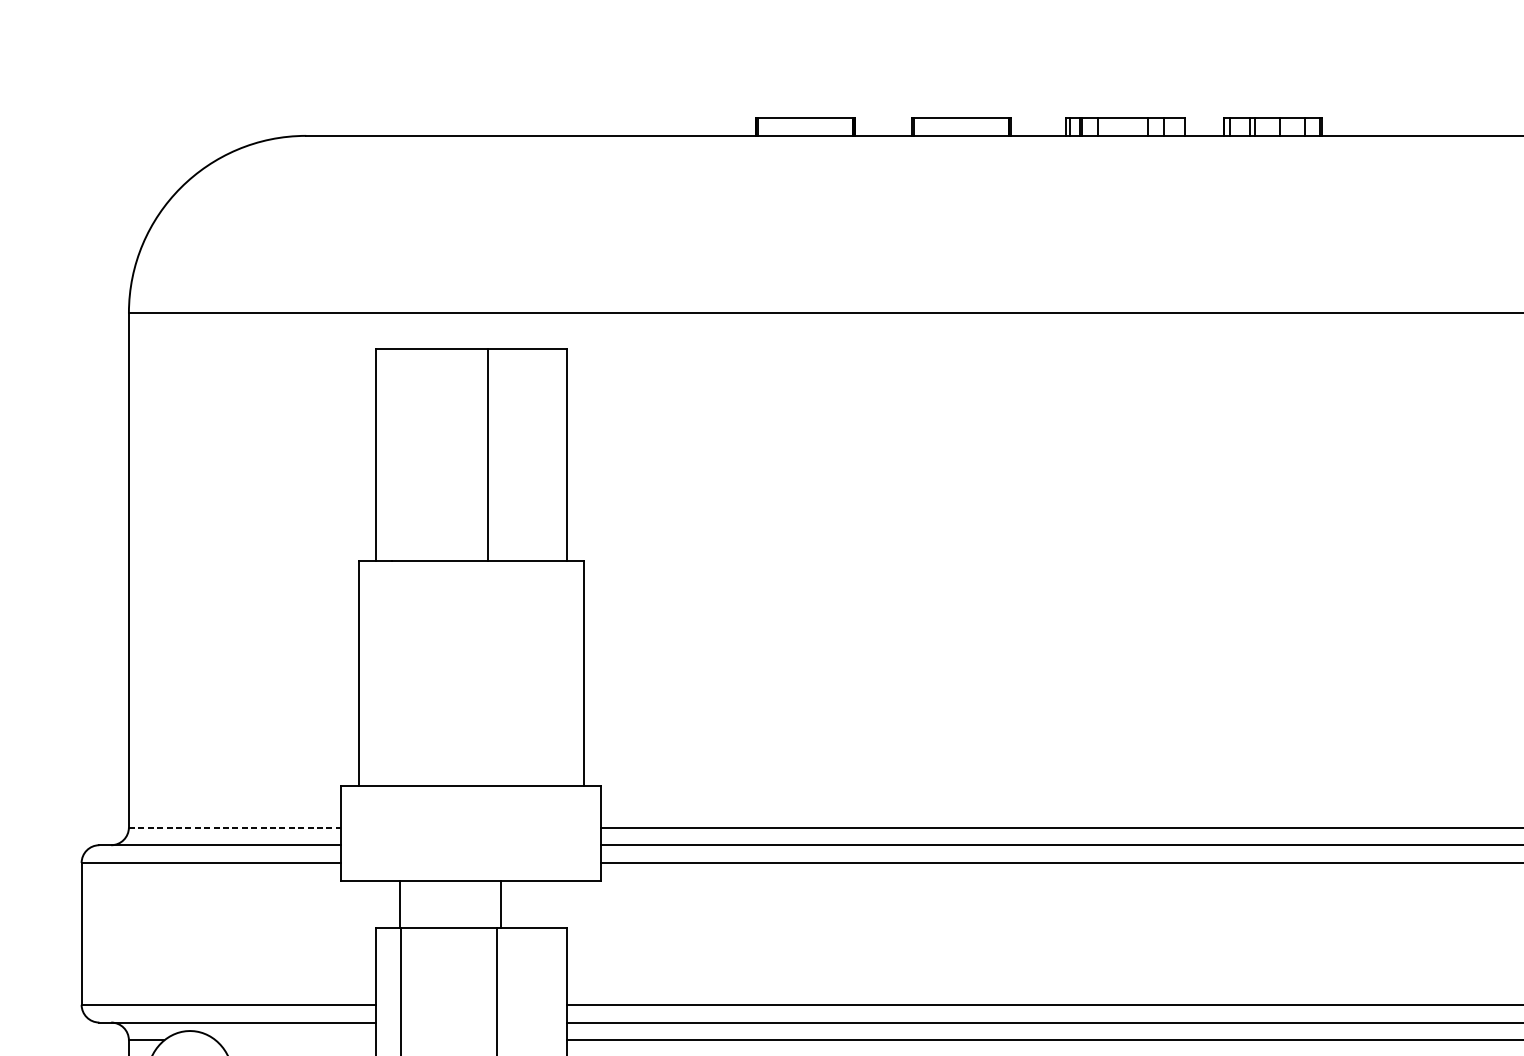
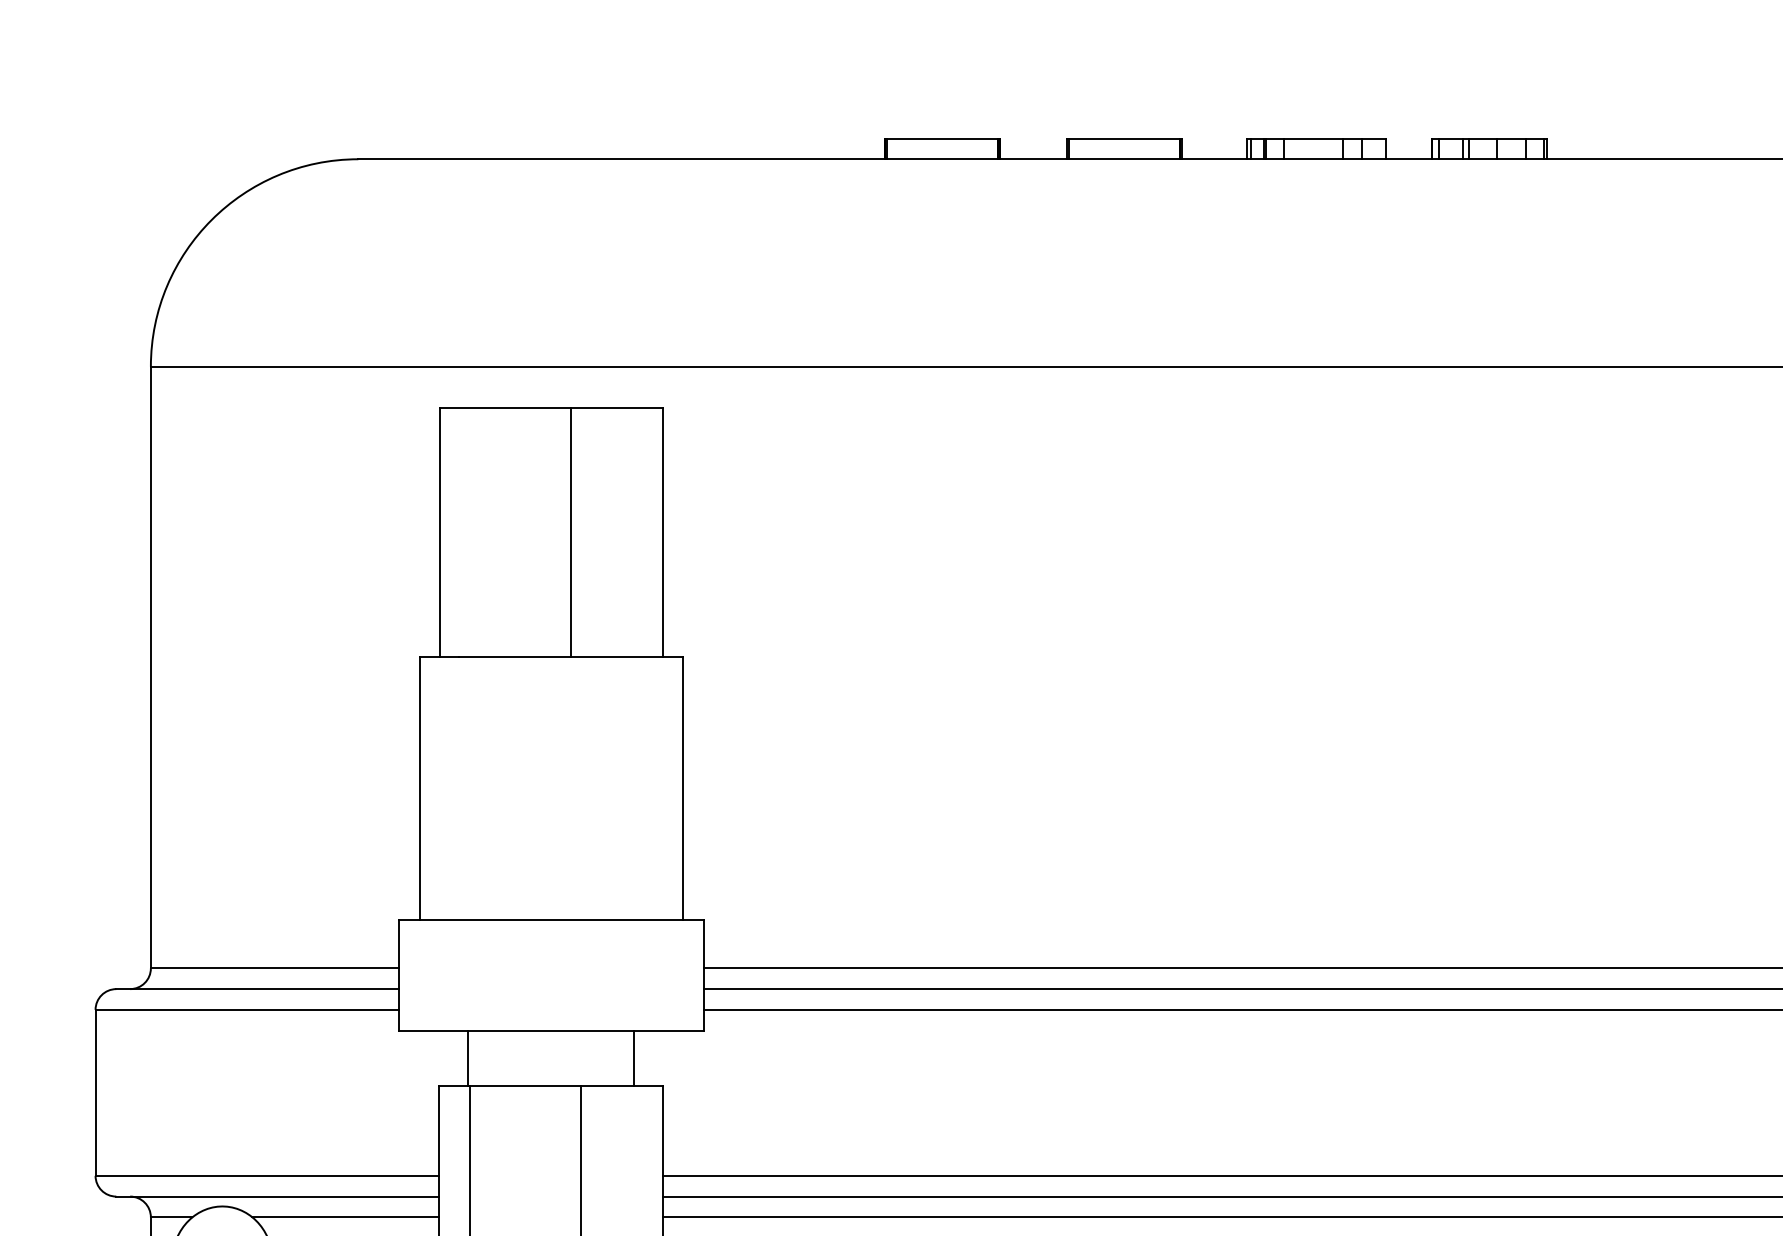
line: (235, 827) -> (275, 968), dashed -> solid
line: (501, 903) -> (634, 1057), moved
line: (295, 1040) -> (345, 1217), added

